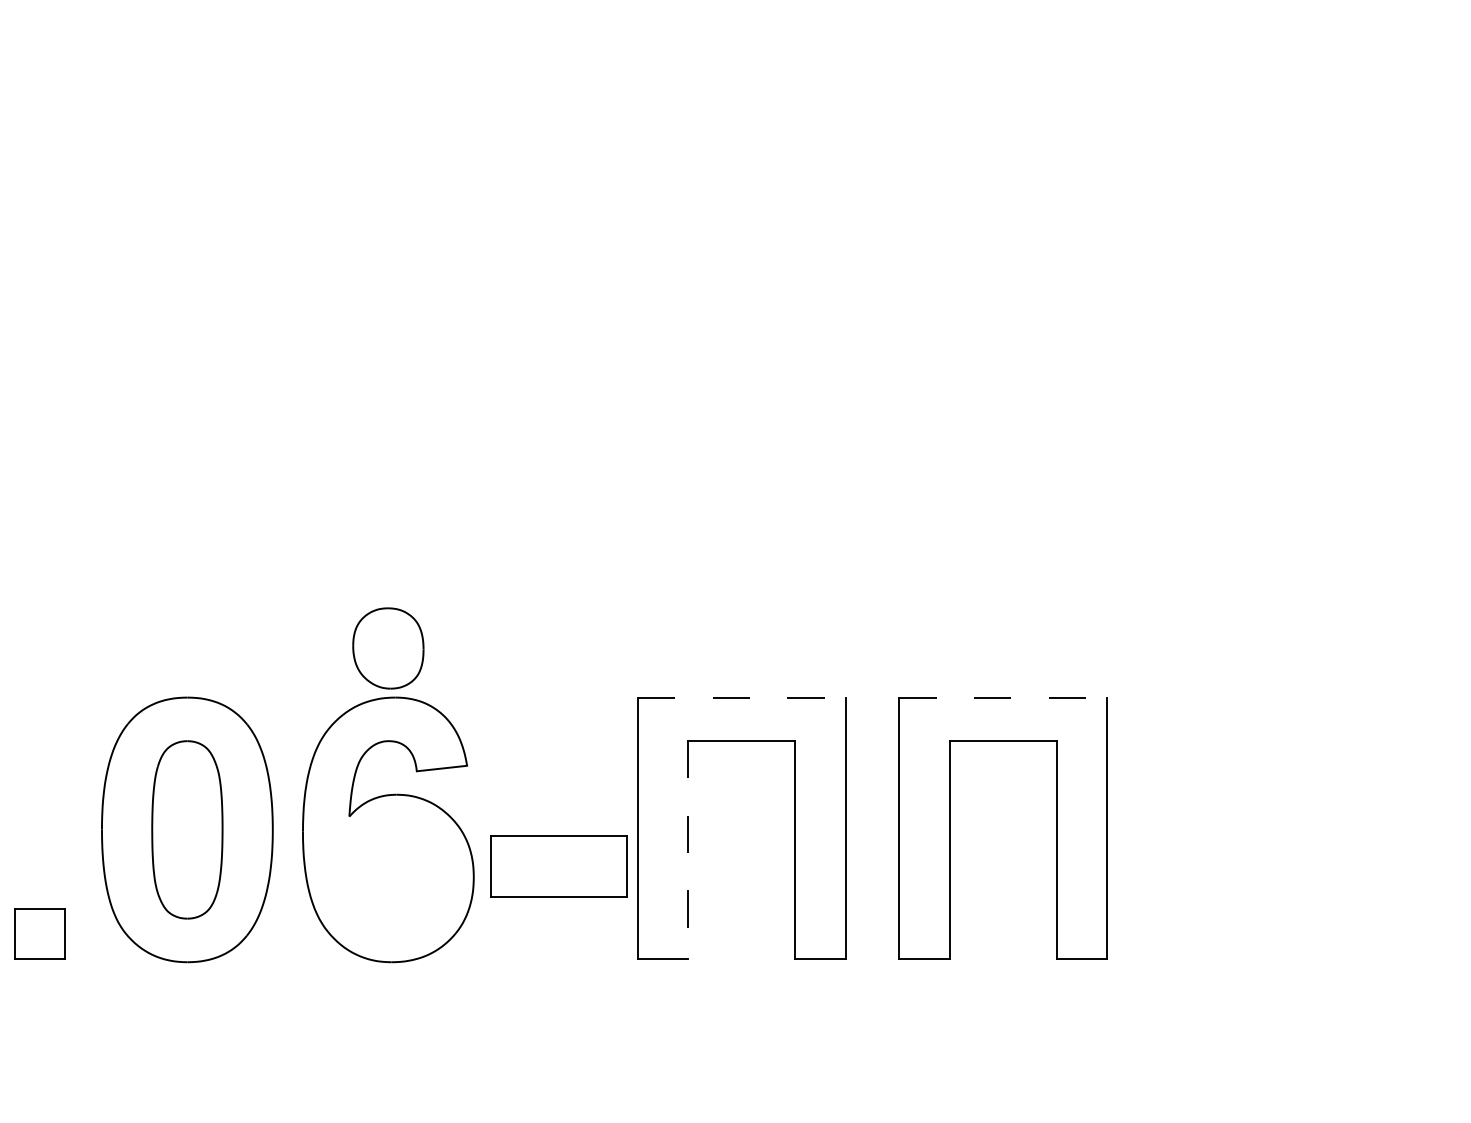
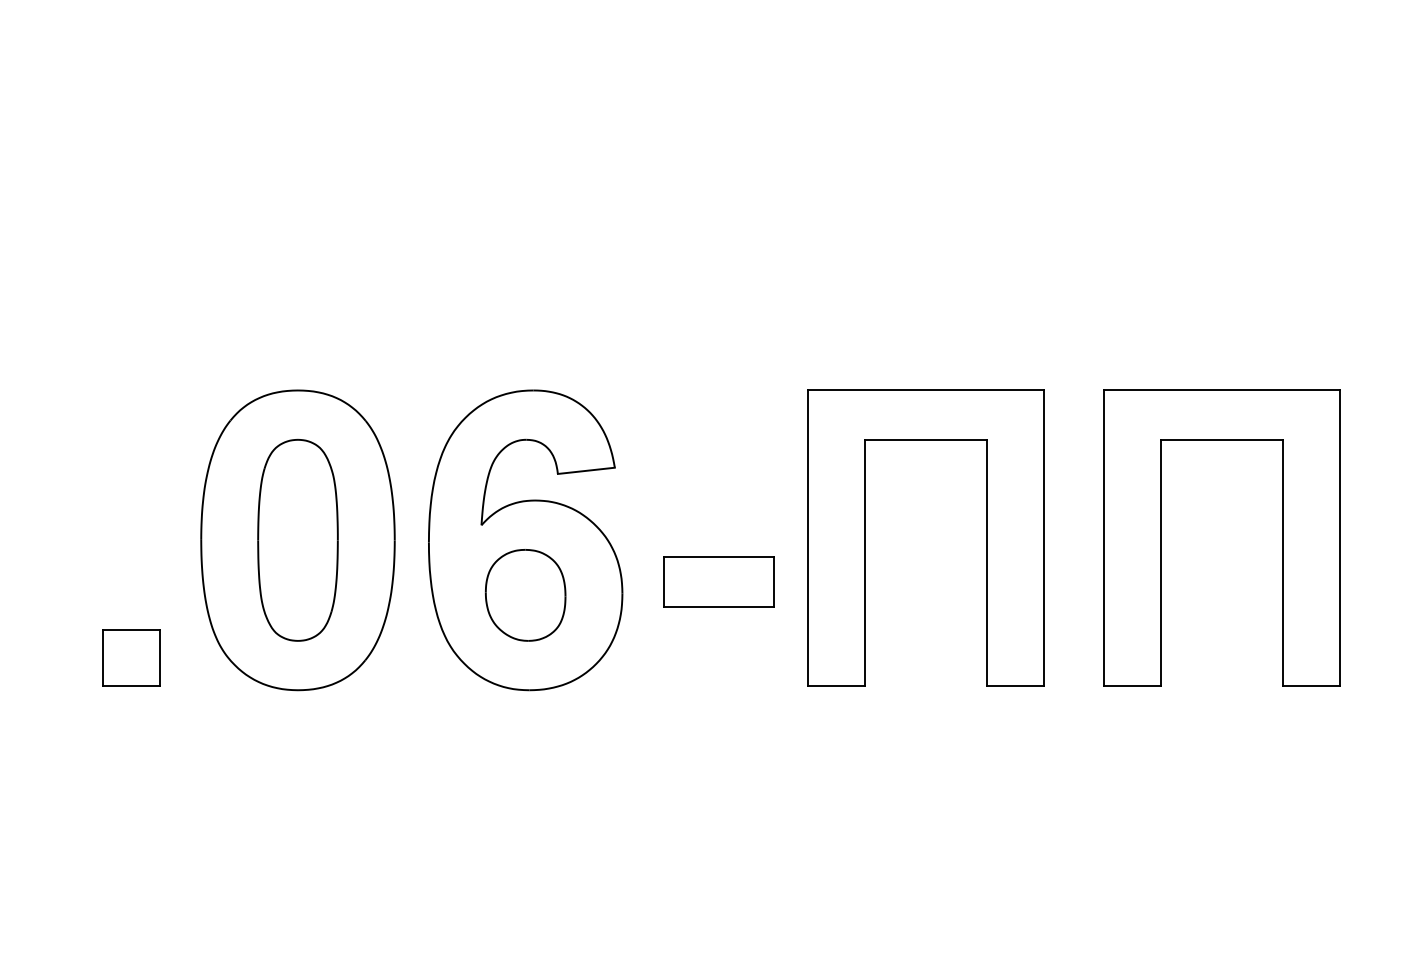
part: (388, 648) -> (525, 595), moved
line: (741, 697) -> (925, 390), dashed -> solid
line: (1003, 697) -> (1222, 390), dashed -> solid
line: (688, 850) -> (865, 563), dashed -> solid
part: (559, 866) -> (719, 581), size x0.71

